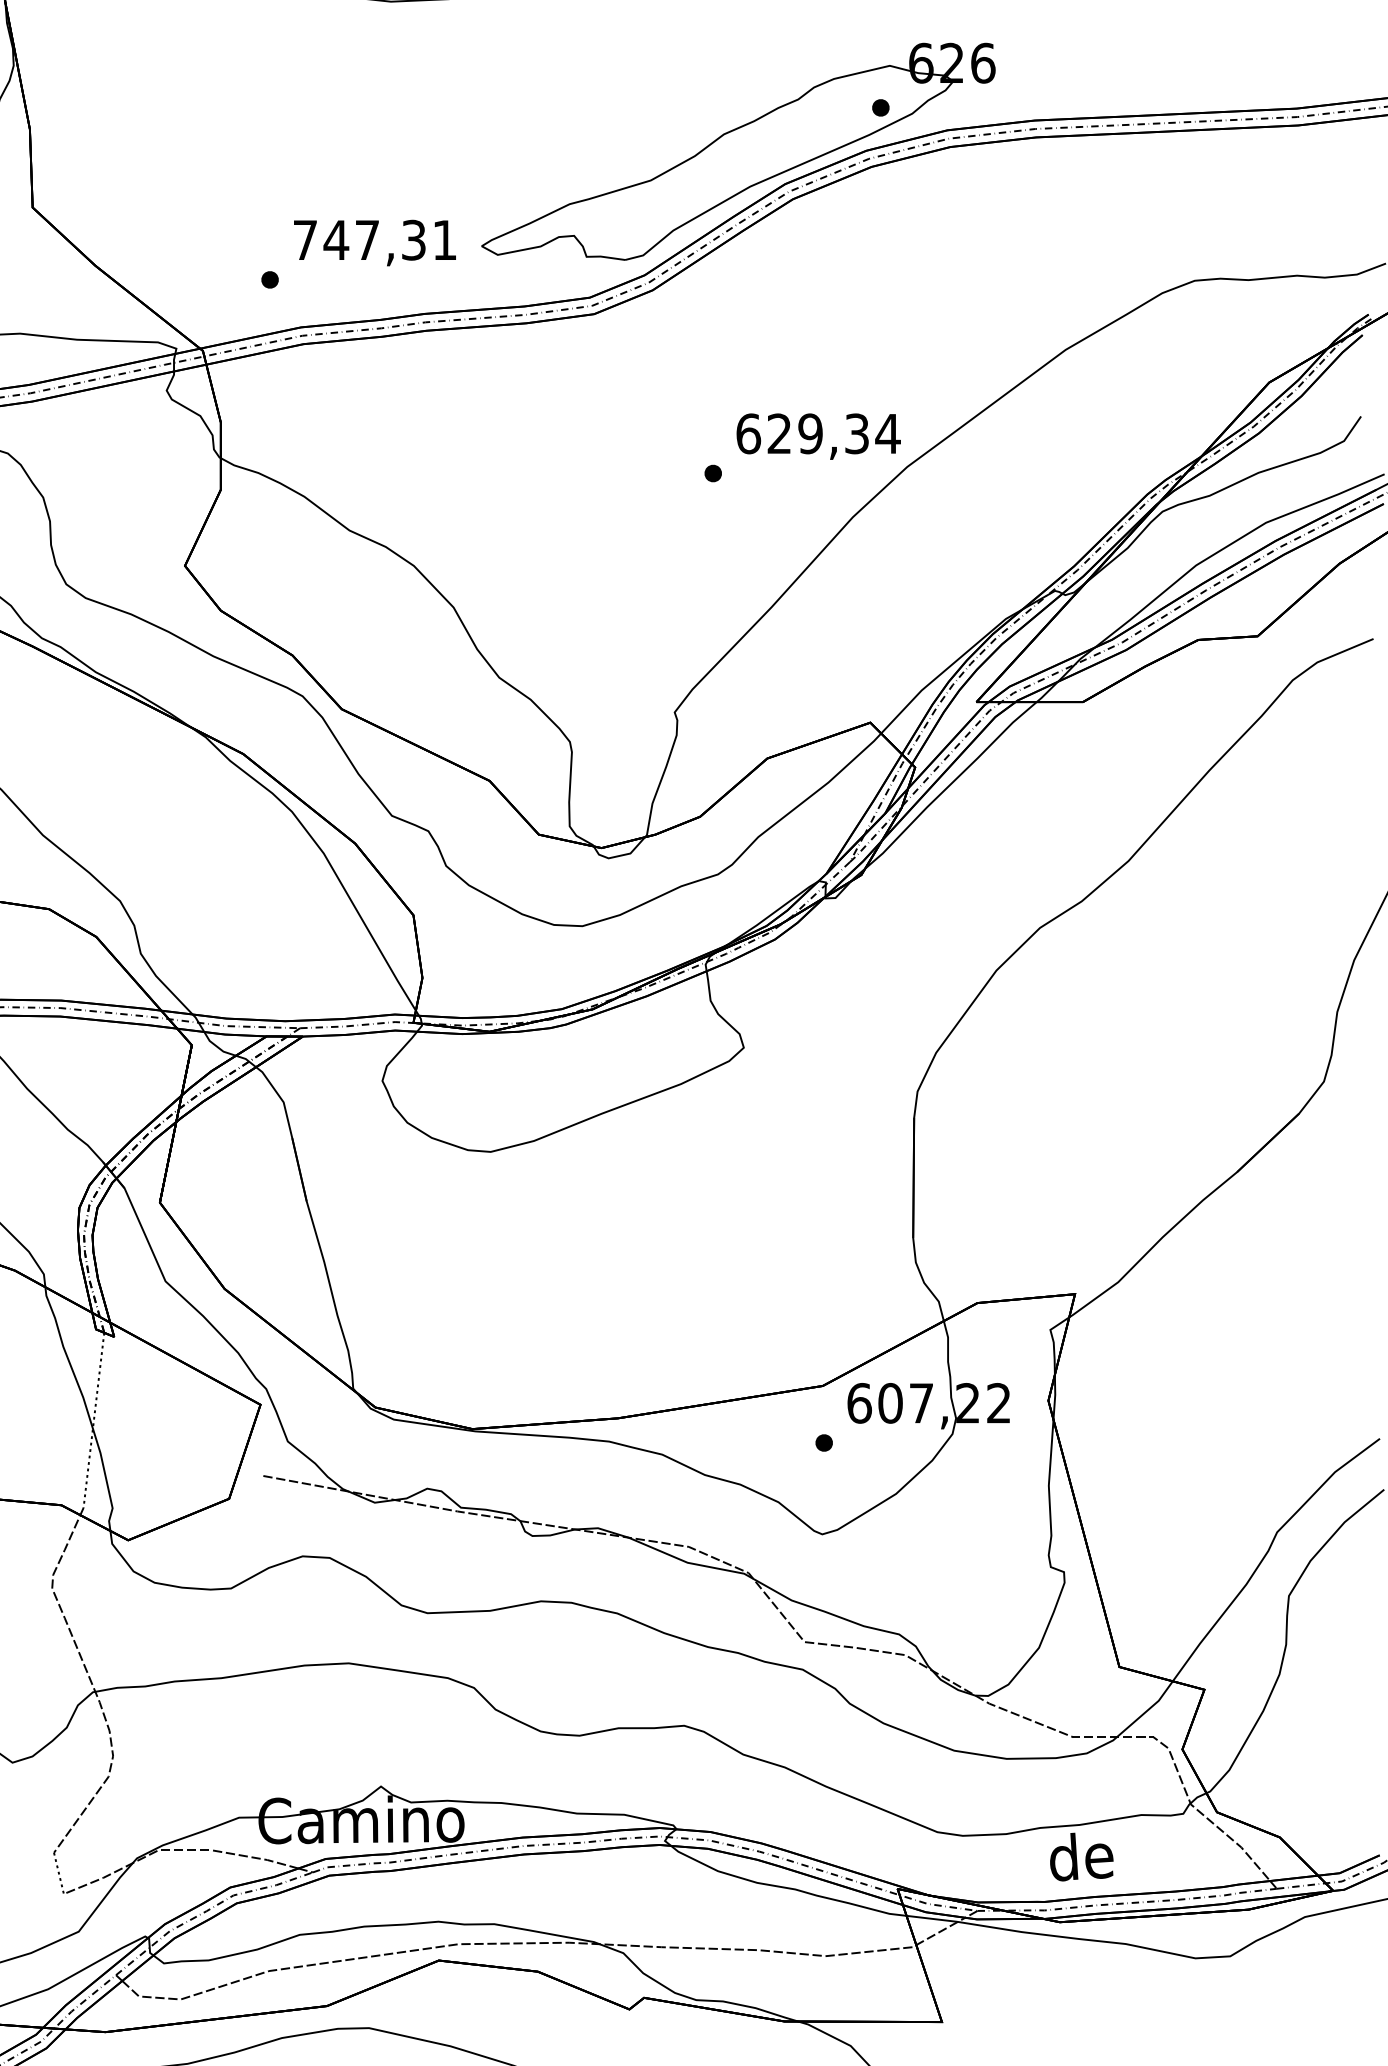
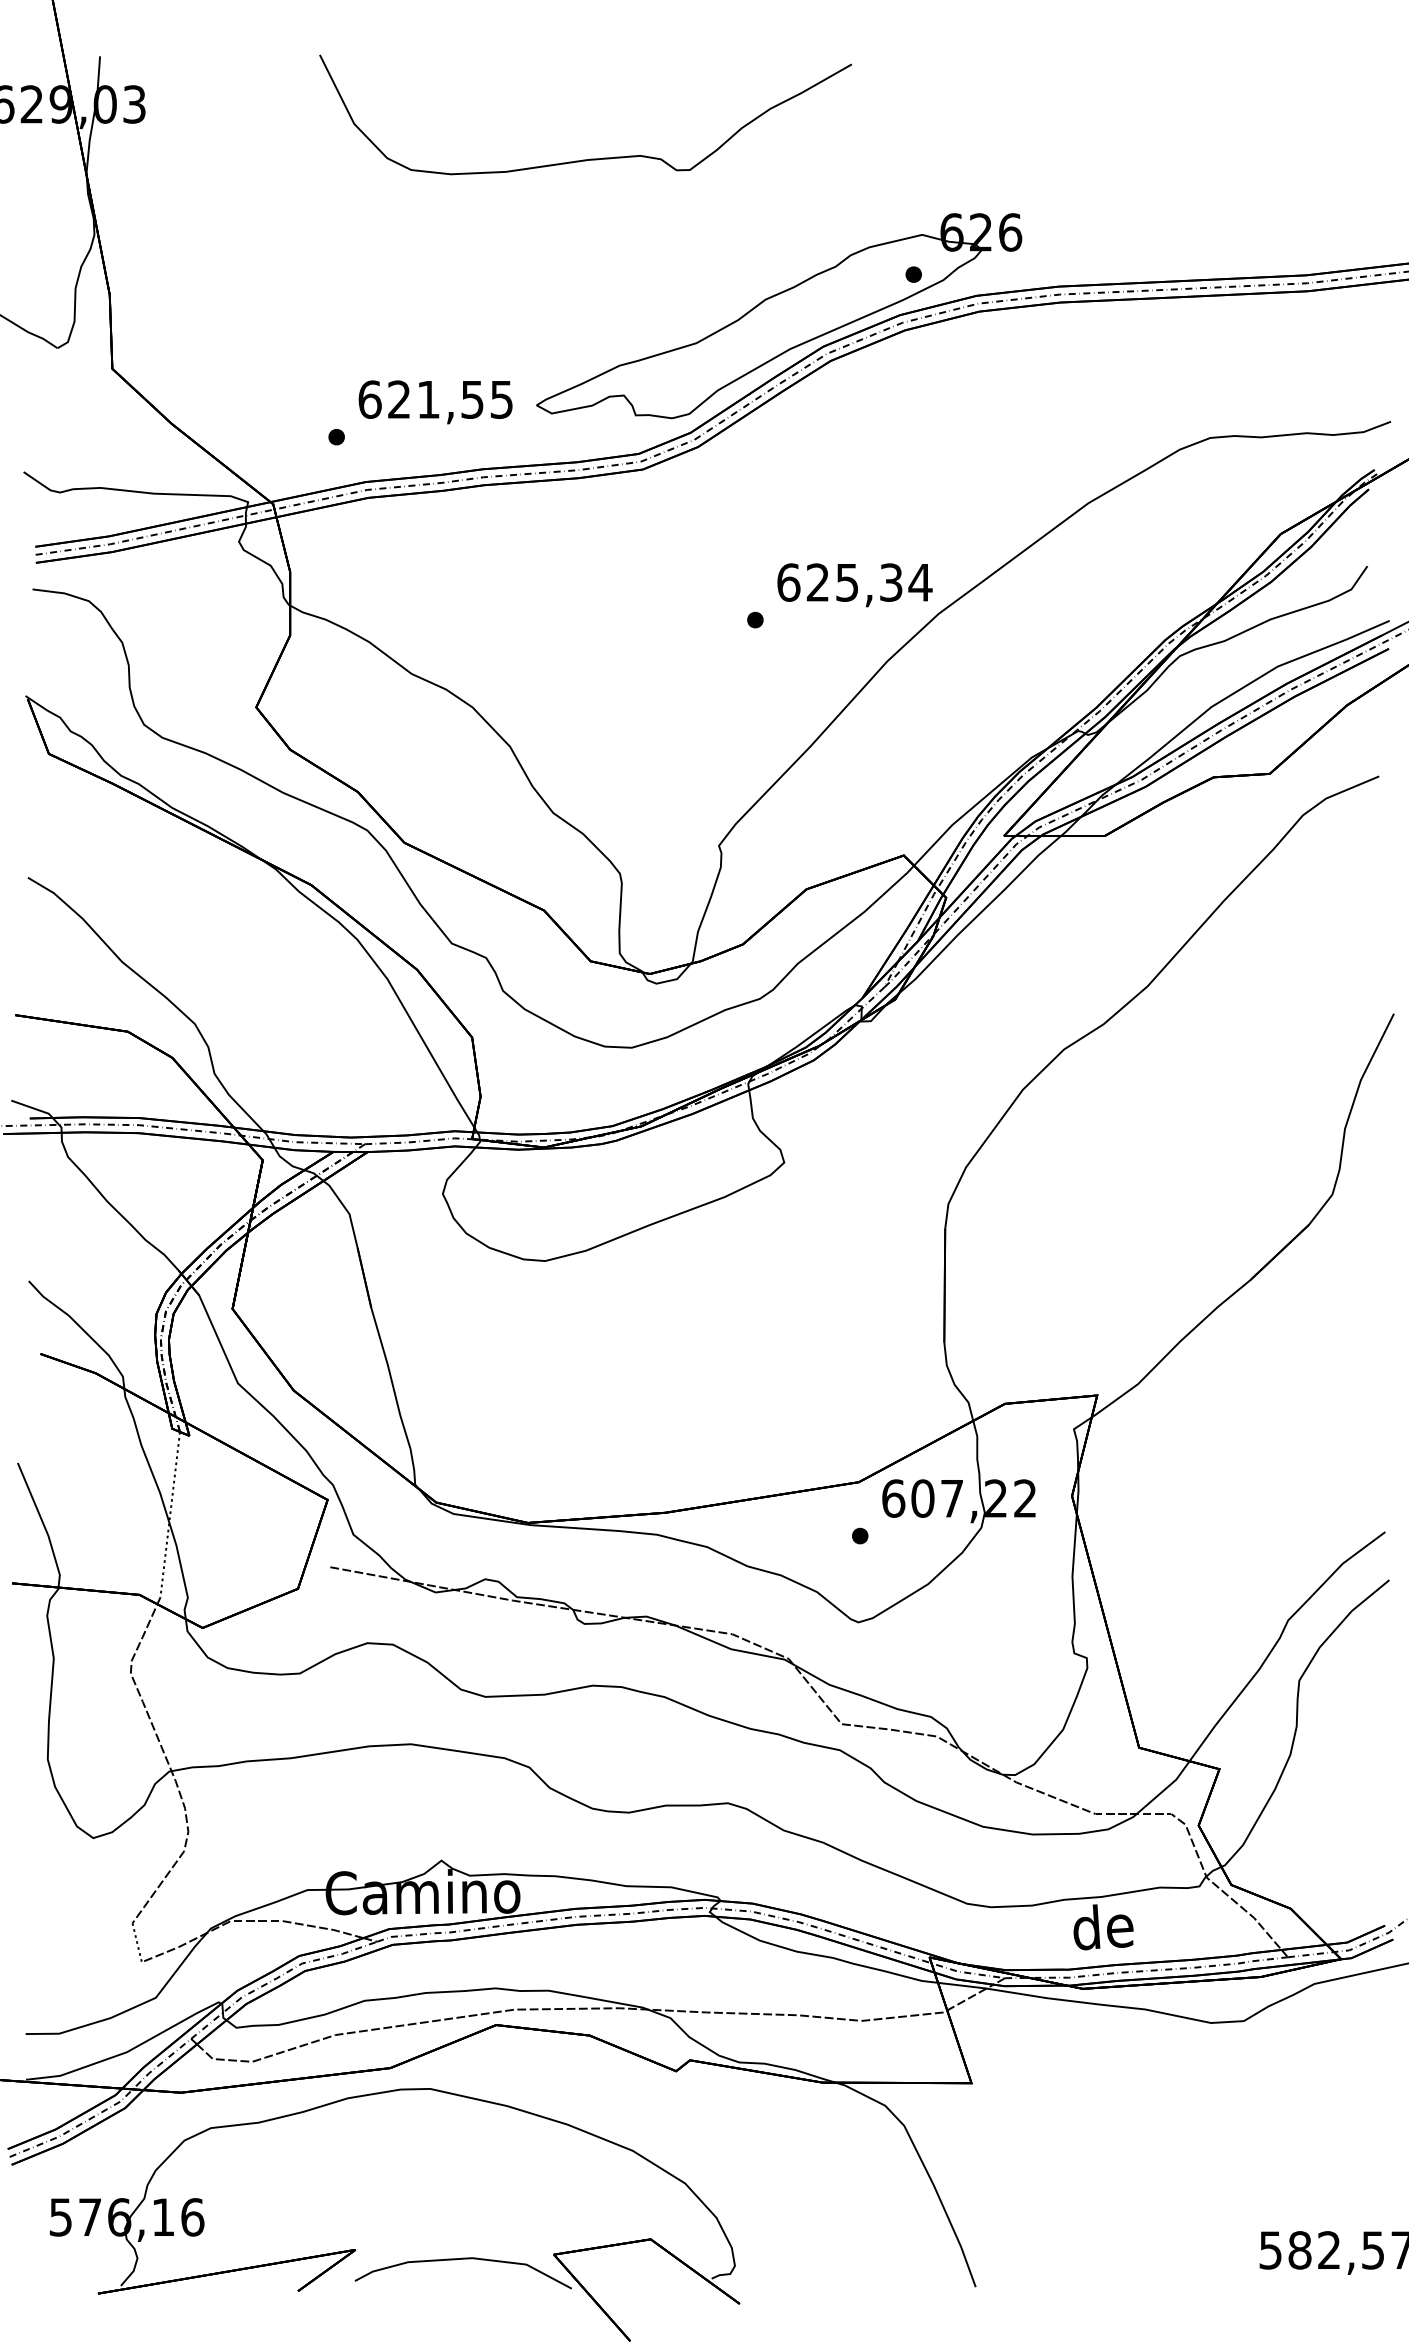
text: (374, 240) -> (435, 399), 747,31 -> 621,55
text: (809, 433) -> (846, 582), 629,34 -> 625,34

